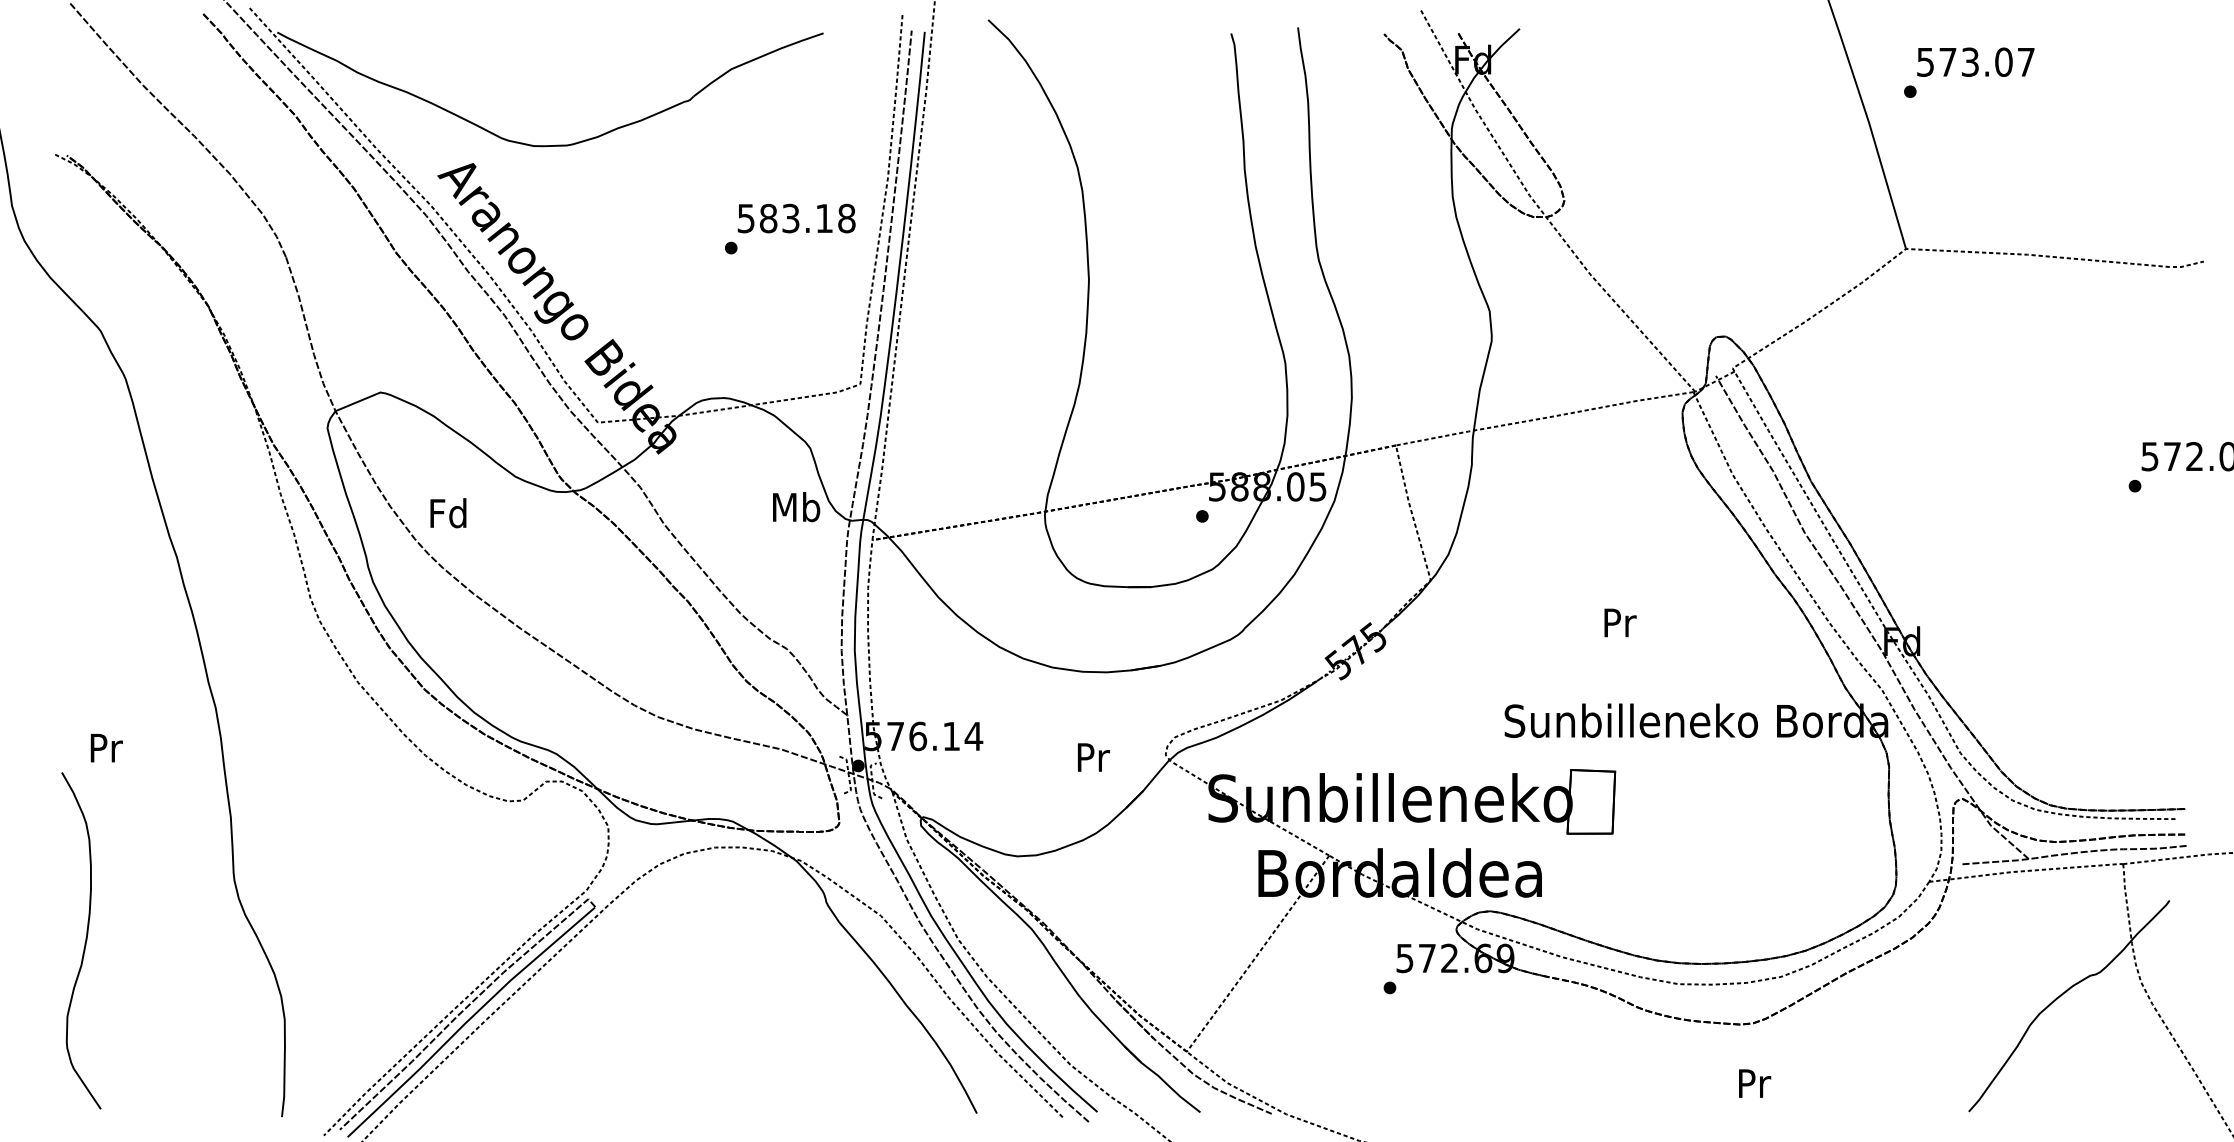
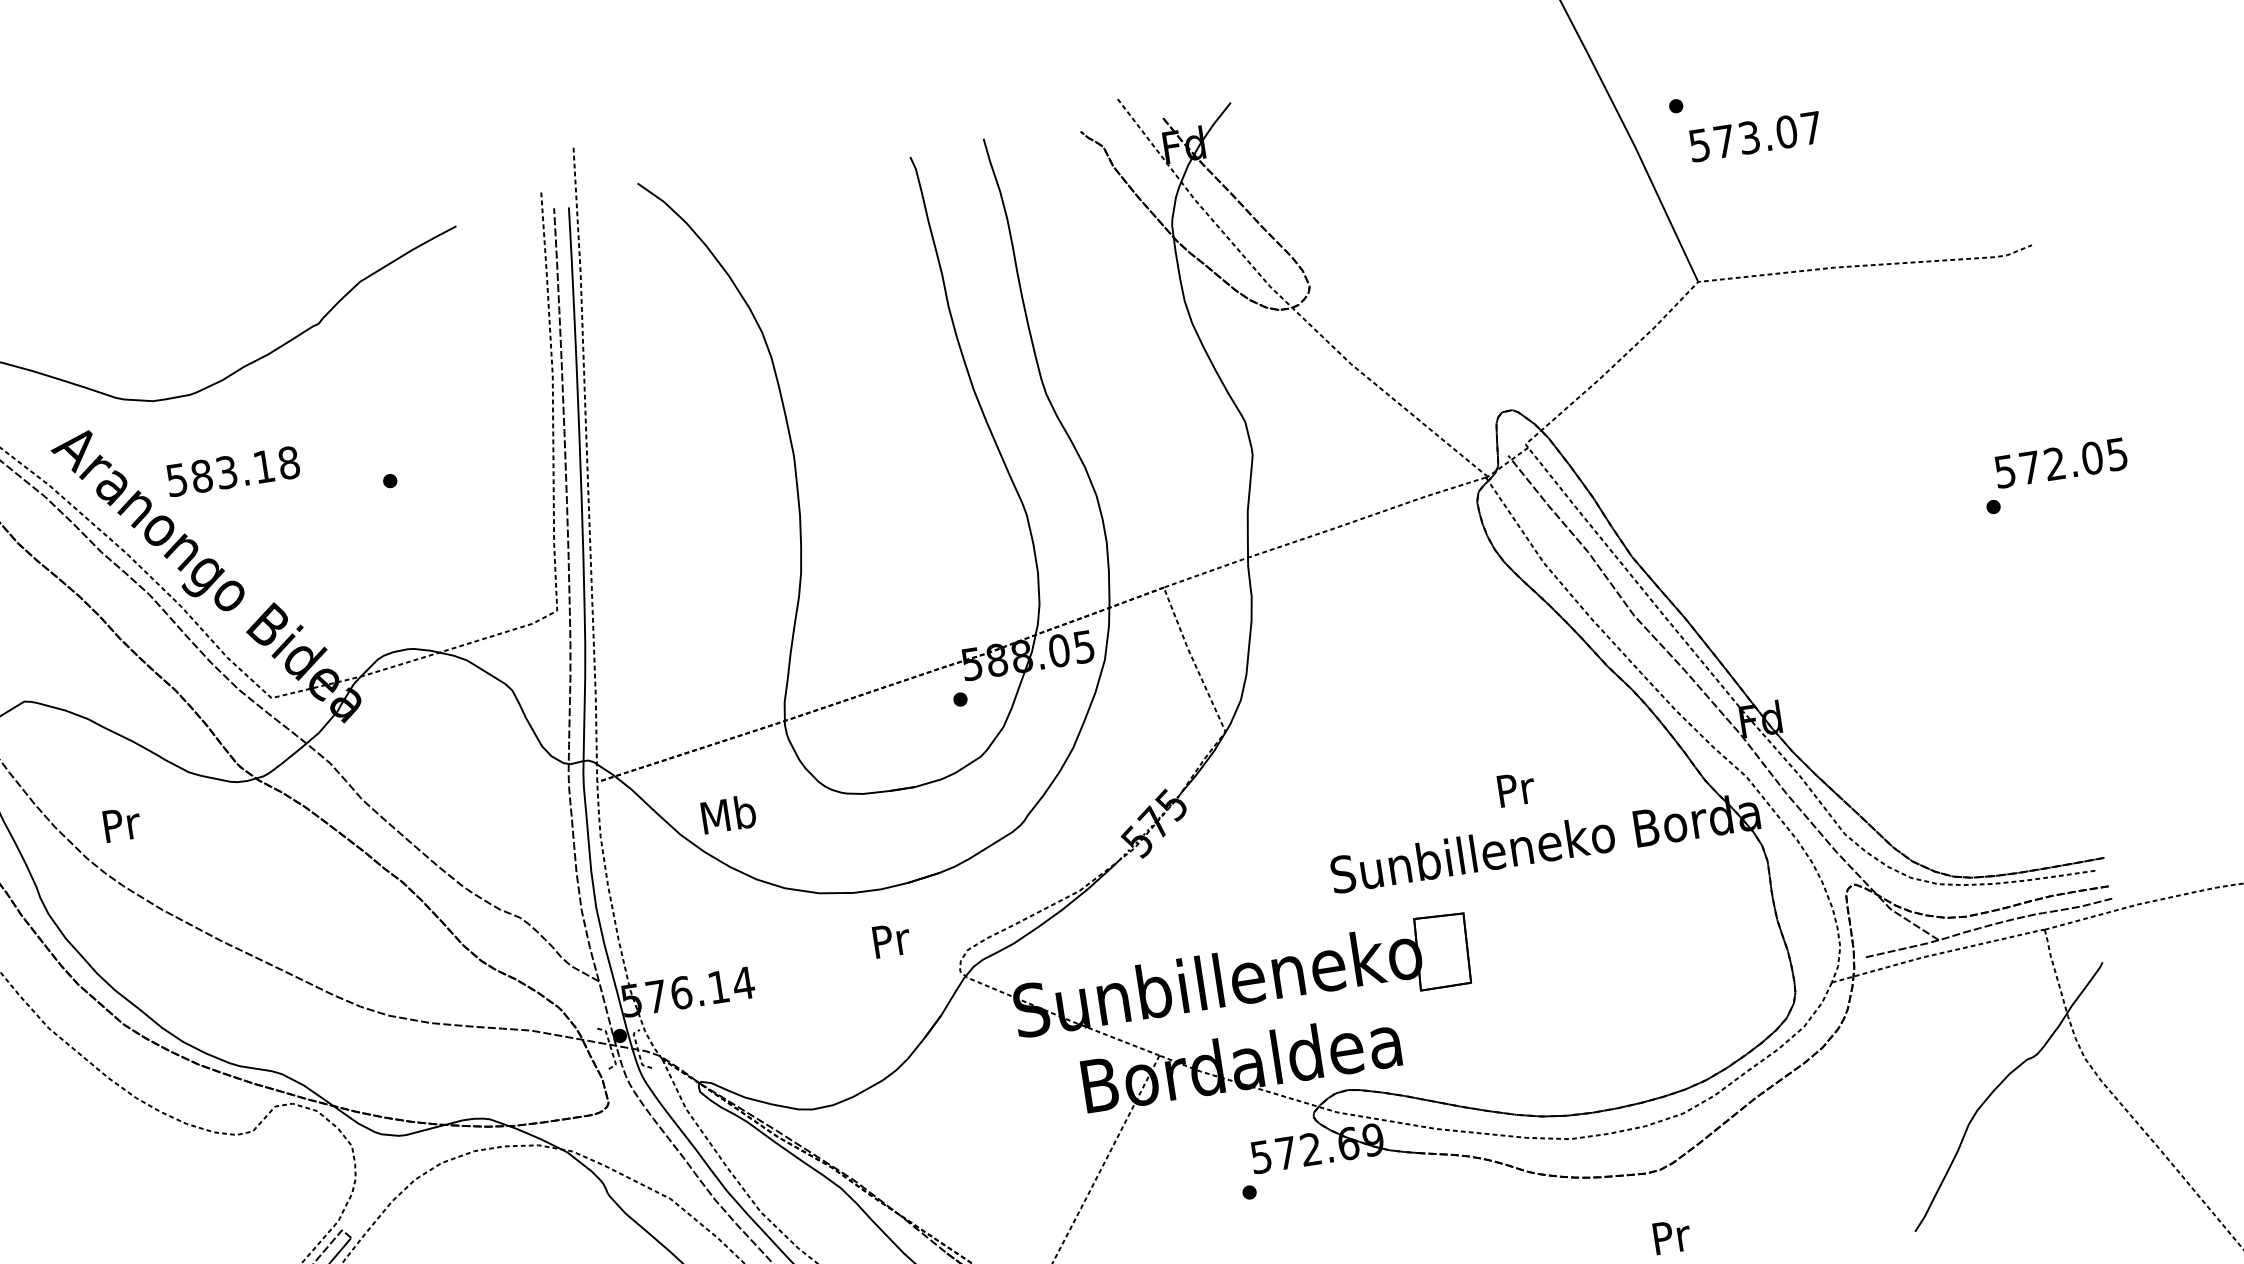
text: (1975, 61) -> (1755, 135), moved
text: (796, 218) -> (232, 471), moved
text: (796, 507) -> (728, 814), moved
text: (448, 513) -> (120, 824), Fd -> Pr
text: (1620, 622) -> (1516, 788), moved
text: (1093, 757) -> (891, 940), moved

